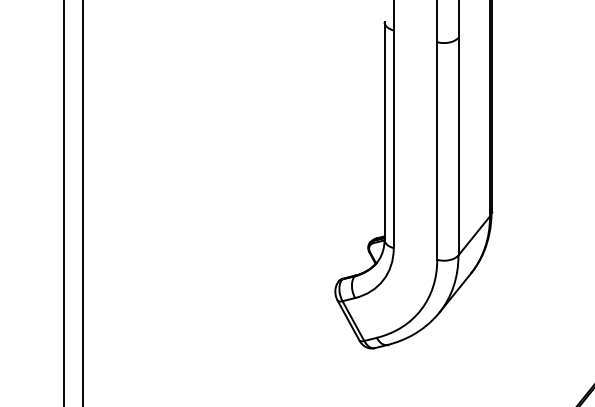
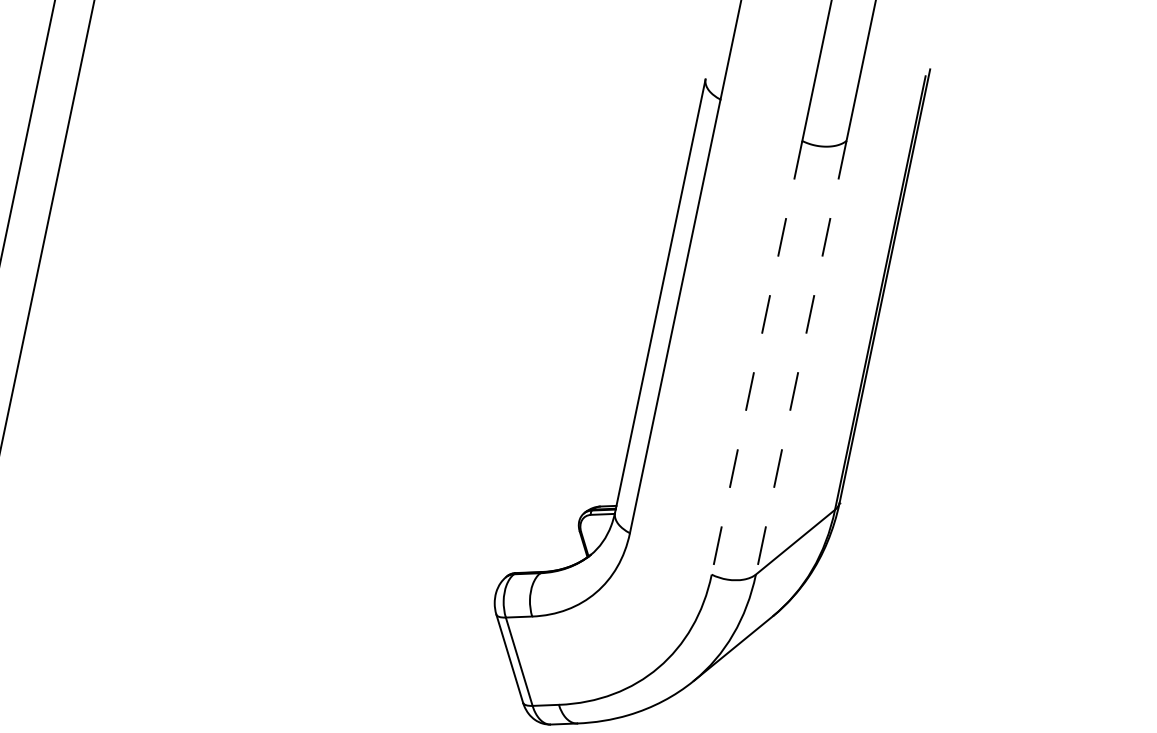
line: (458, 146) -> (801, 357), solid -> dashed
line: (437, 151) -> (757, 358), solid -> dashed

